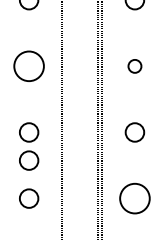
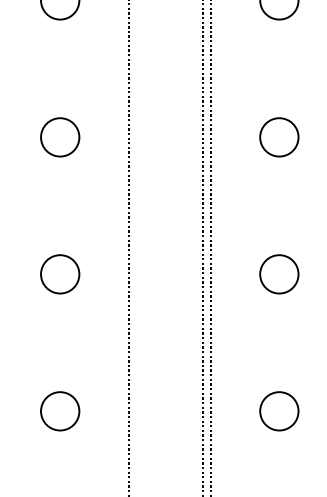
circle: (28, 66) -> (58, 137), size x0.62
circle: (134, 66) -> (278, 137), size x1.43
circle: (29, 160) -> (60, 332), removed
circle: (134, 198) -> (278, 411), size x0.62

